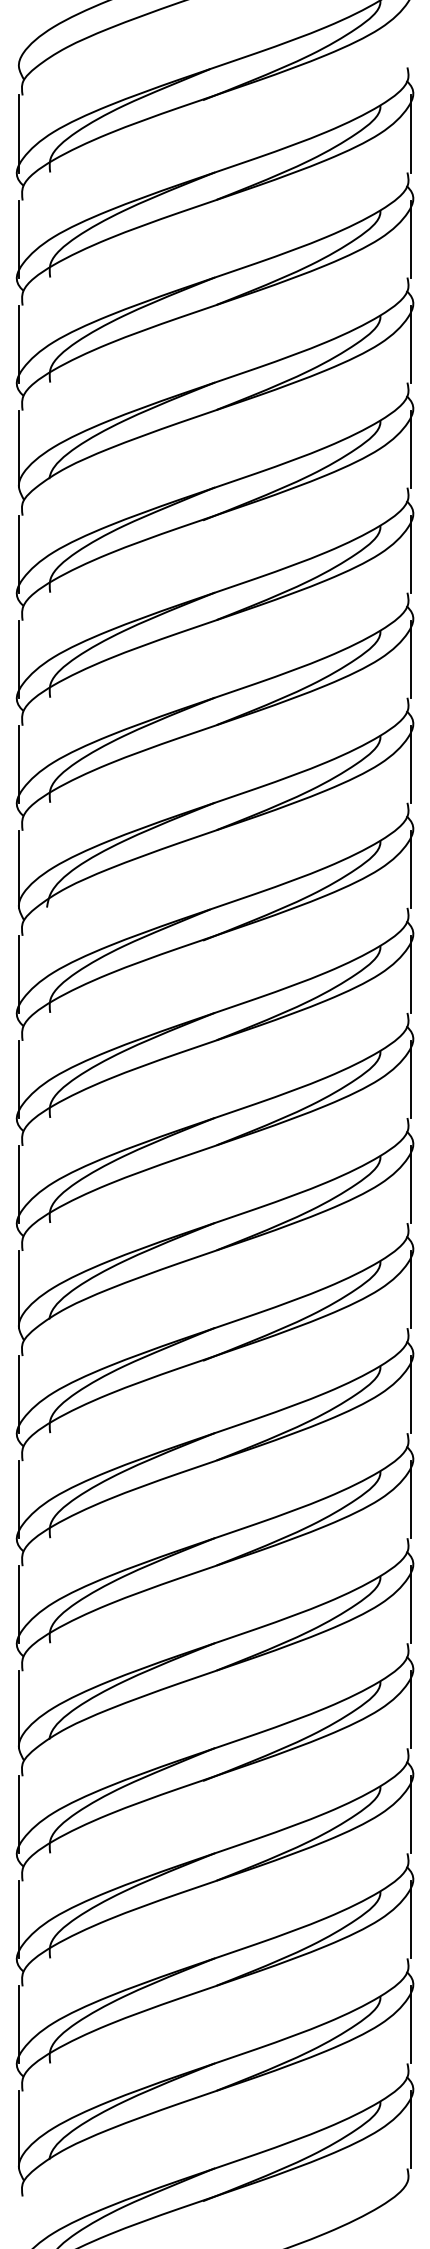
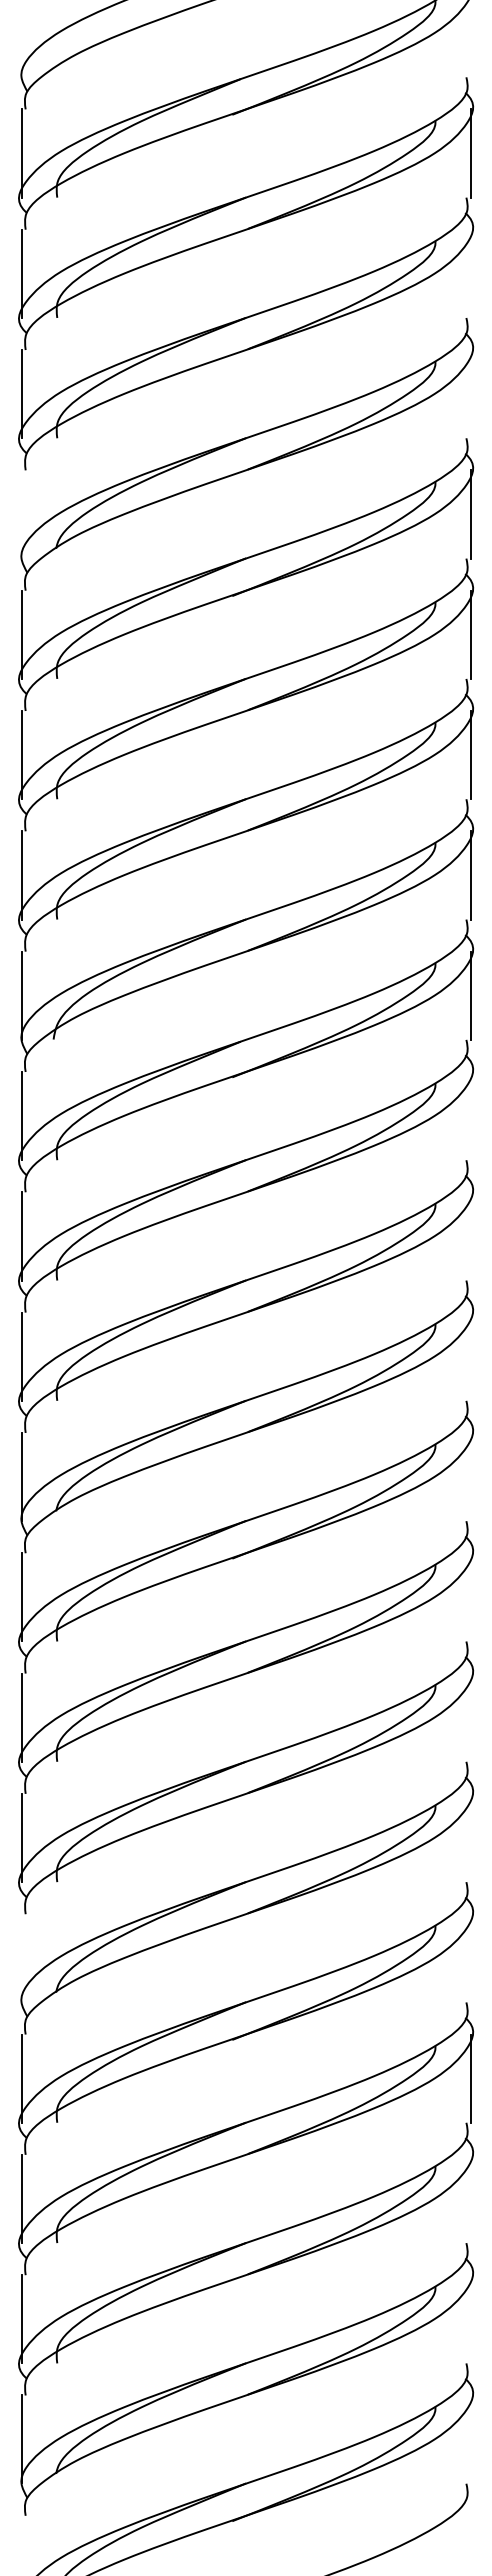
line: (411, 238) -> (470, 273), removed
line: (411, 344) -> (470, 394), removed
line: (18, 449) -> (21, 514), removed
line: (411, 973) -> (470, 1115), removed
line: (411, 1079) -> (470, 1236), removed
line: (411, 1184) -> (470, 1356), removed
line: (411, 1289) -> (470, 1476), removed
line: (411, 1394) -> (470, 1597), removed
line: (411, 1499) -> (470, 1717), removed
line: (411, 1604) -> (470, 1837), removed
line: (18, 1709) -> (21, 1958), removed
line: (411, 1709) -> (470, 1958), removed
line: (411, 1919) -> (470, 2198), removed
line: (411, 2025) -> (470, 2319), removed
line: (411, 2129) -> (470, 2439), removed

